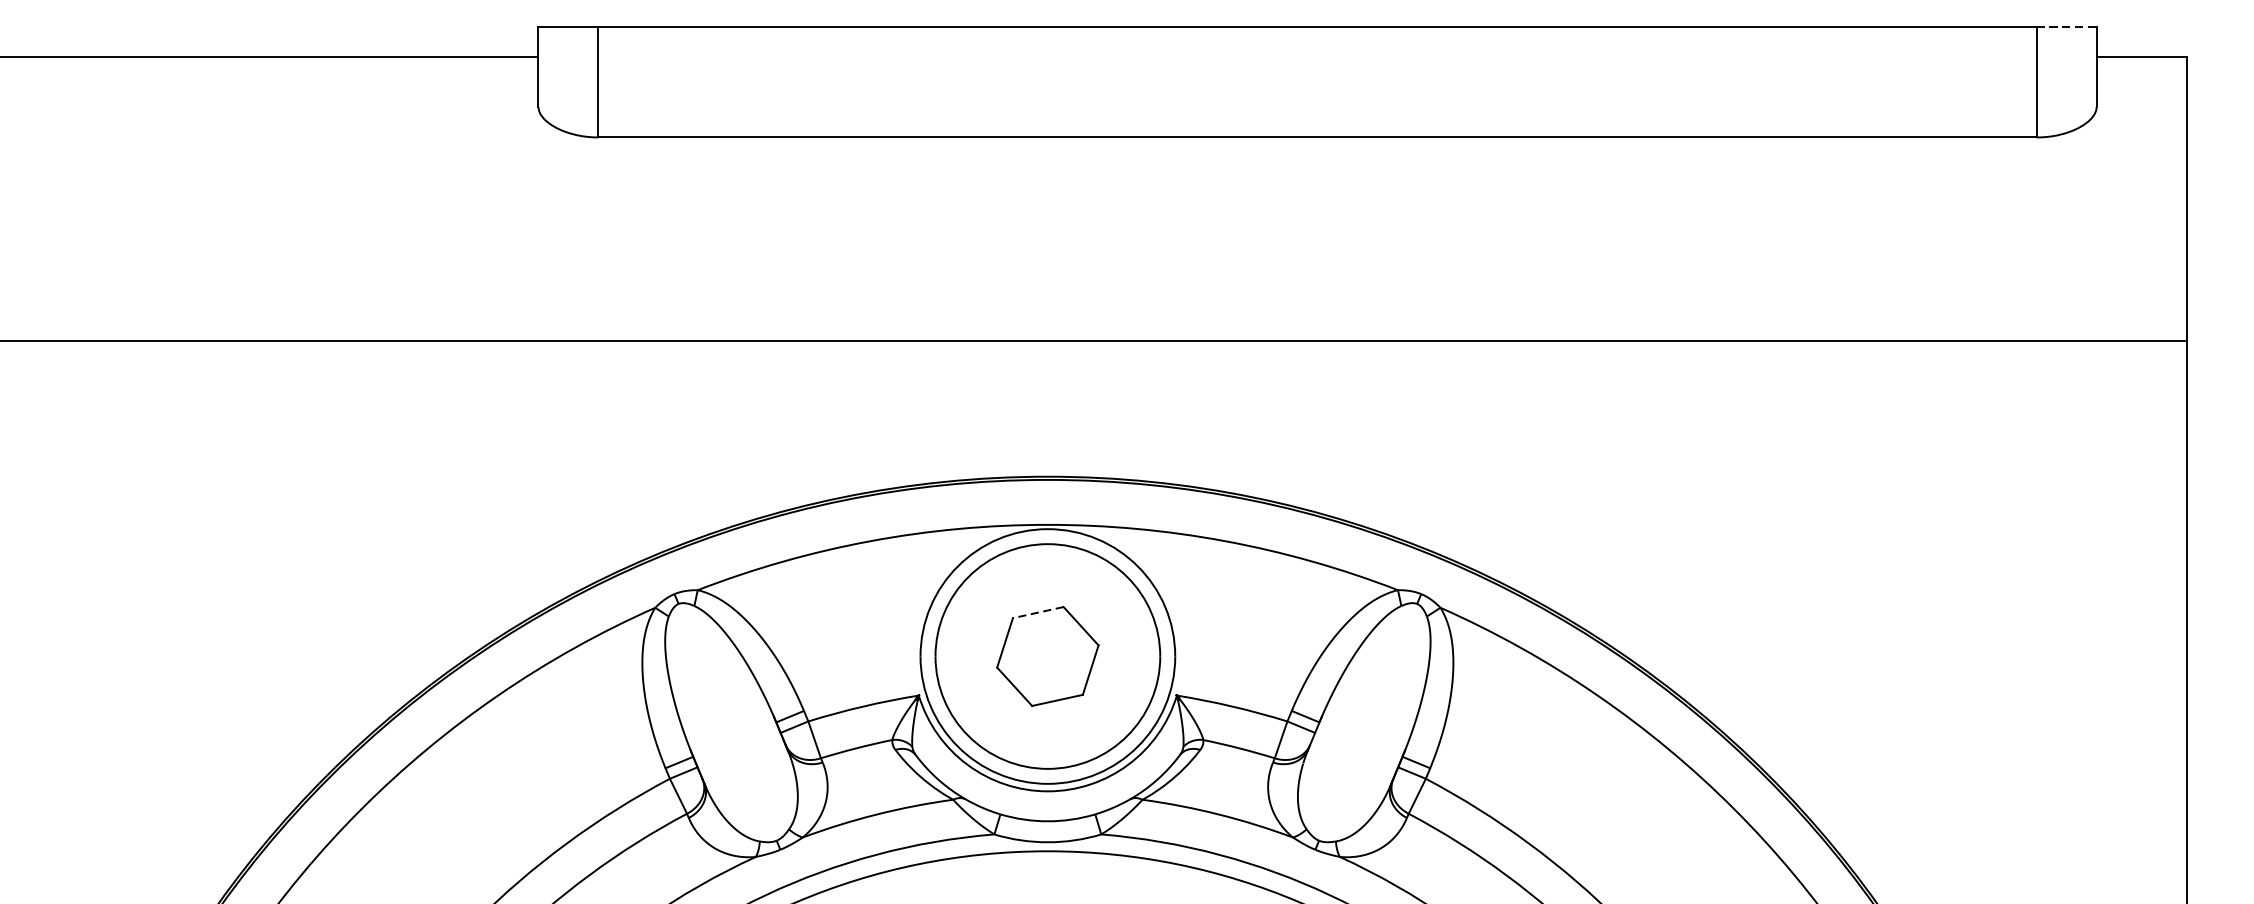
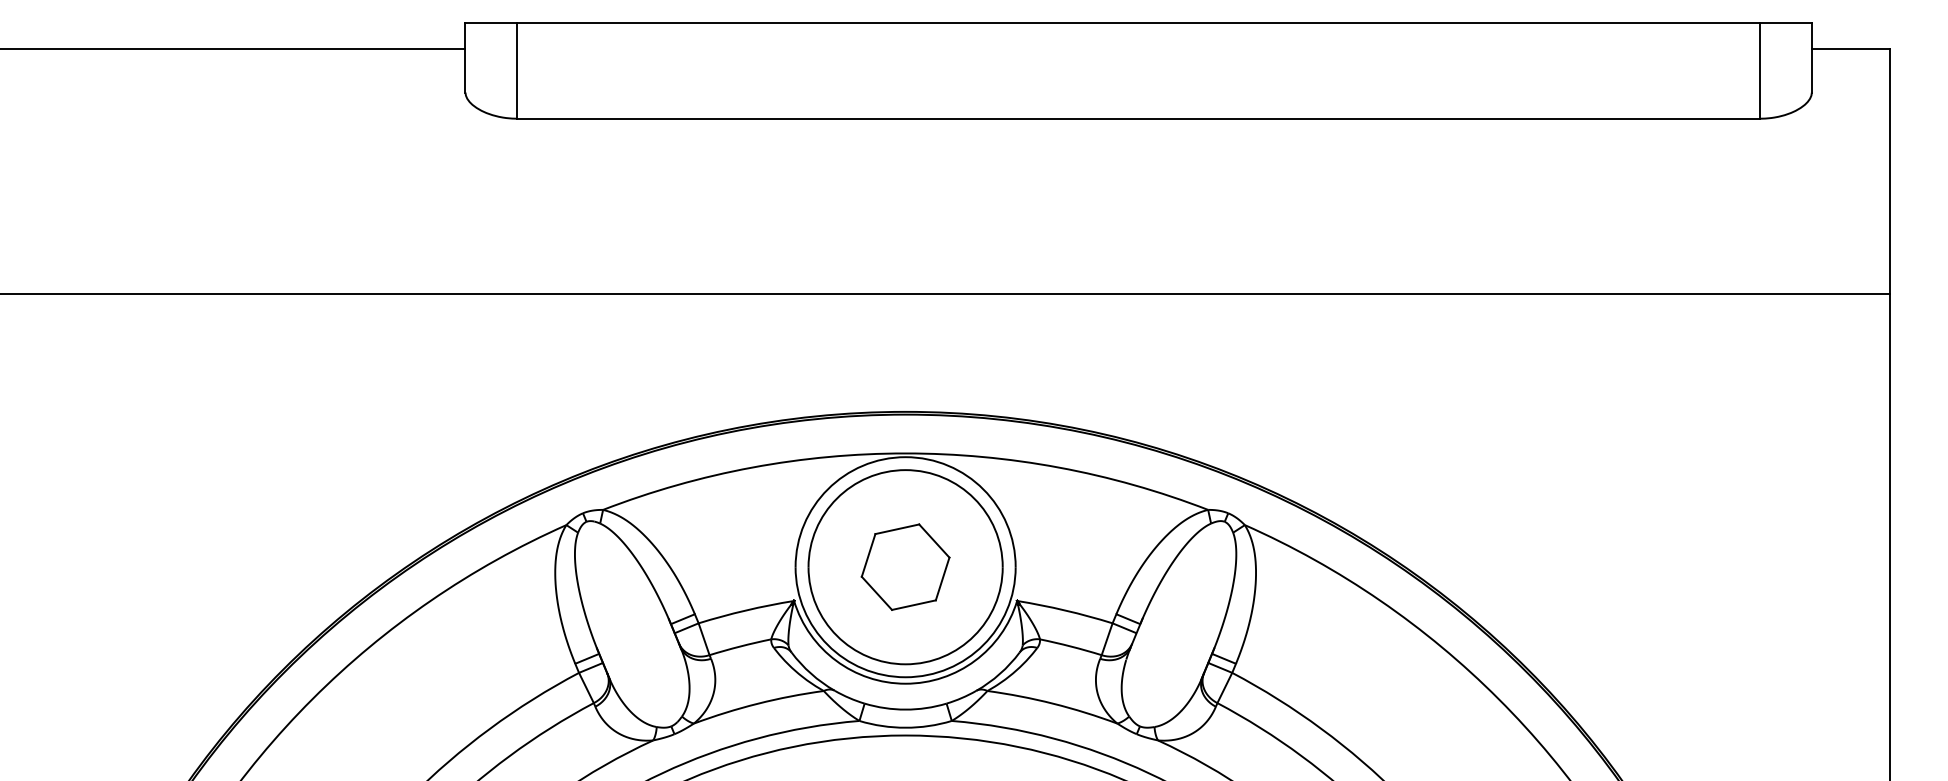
line: (2066, 27) -> (1785, 23), dashed -> solid
line: (1037, 612) -> (896, 529), dashed -> solid

